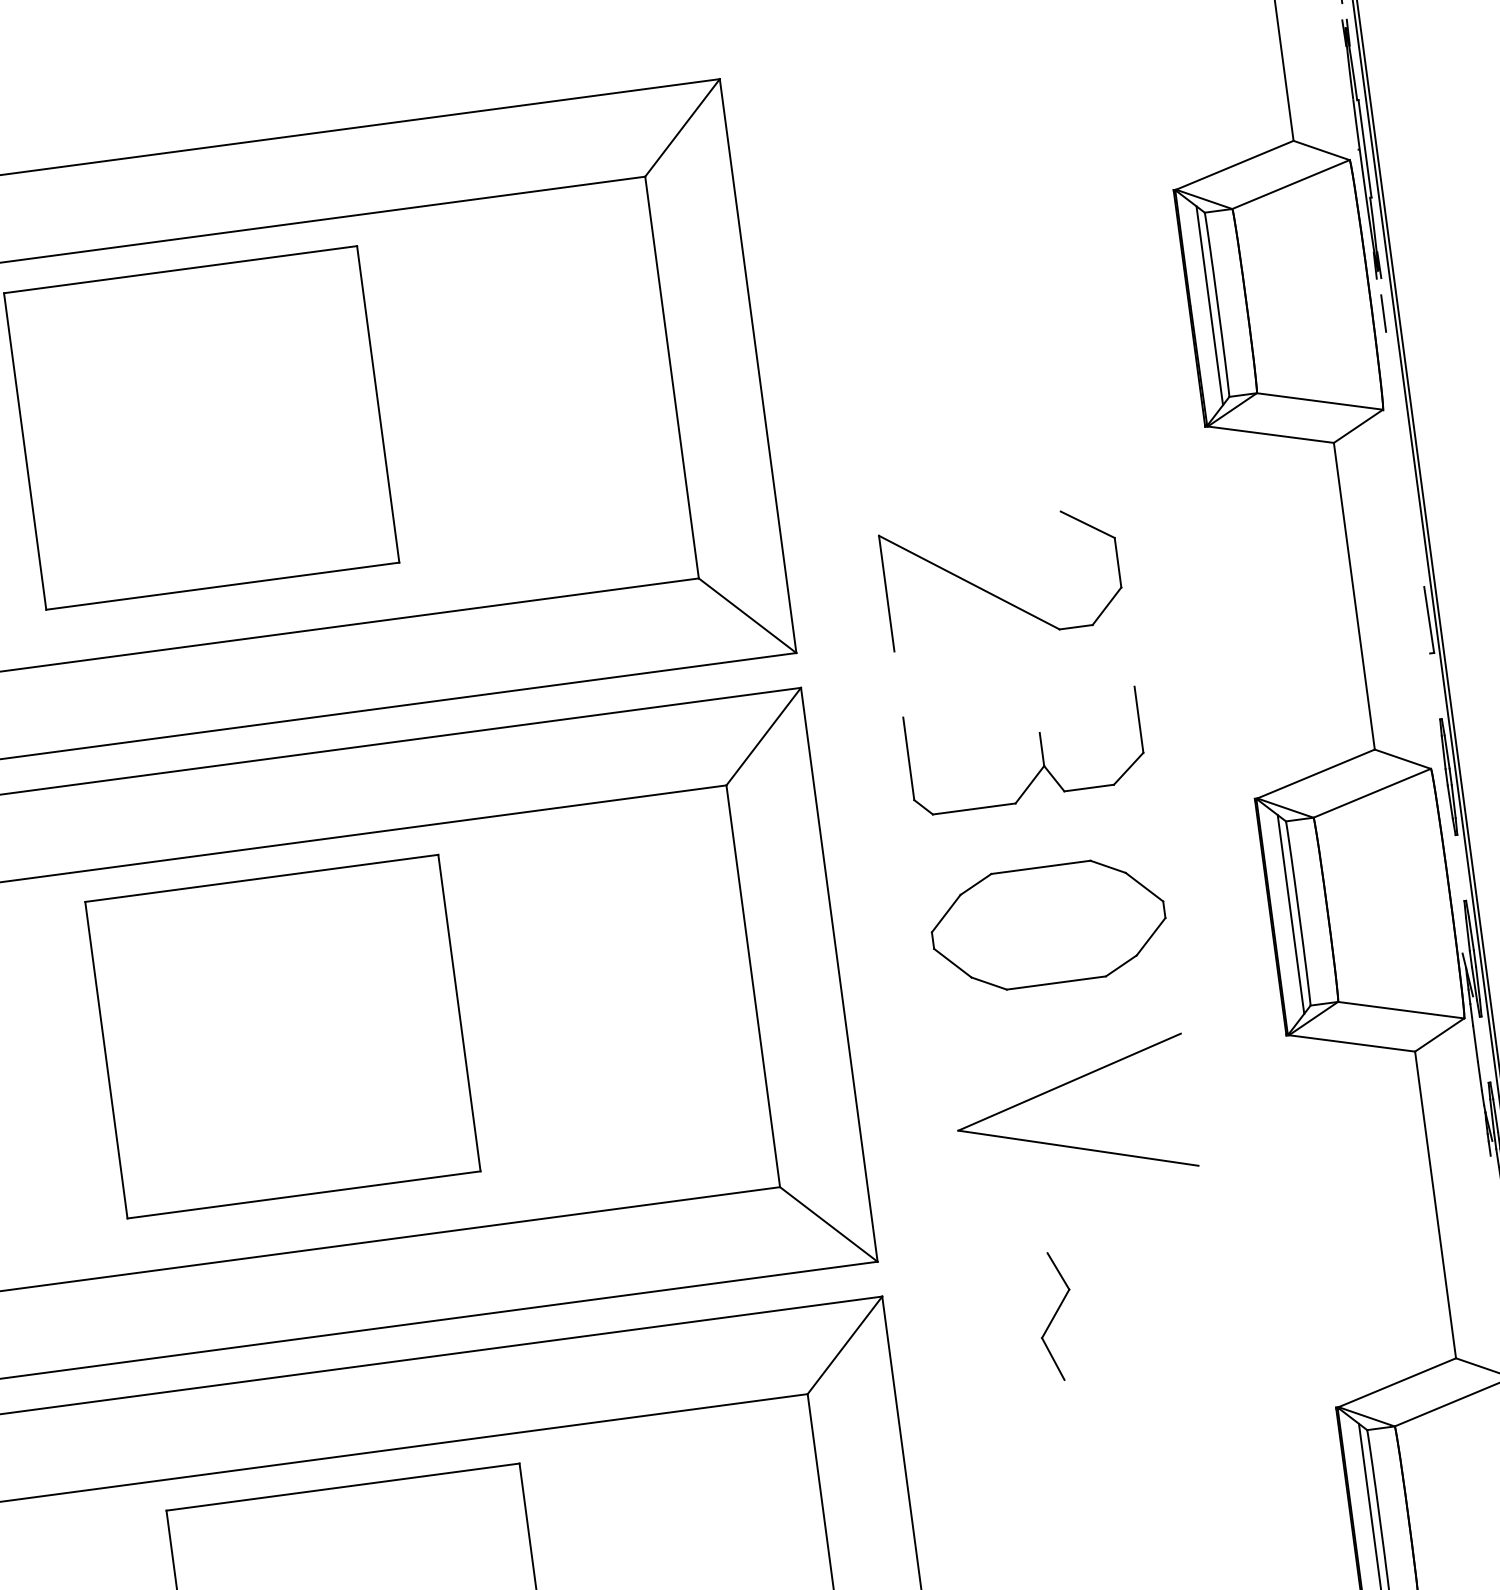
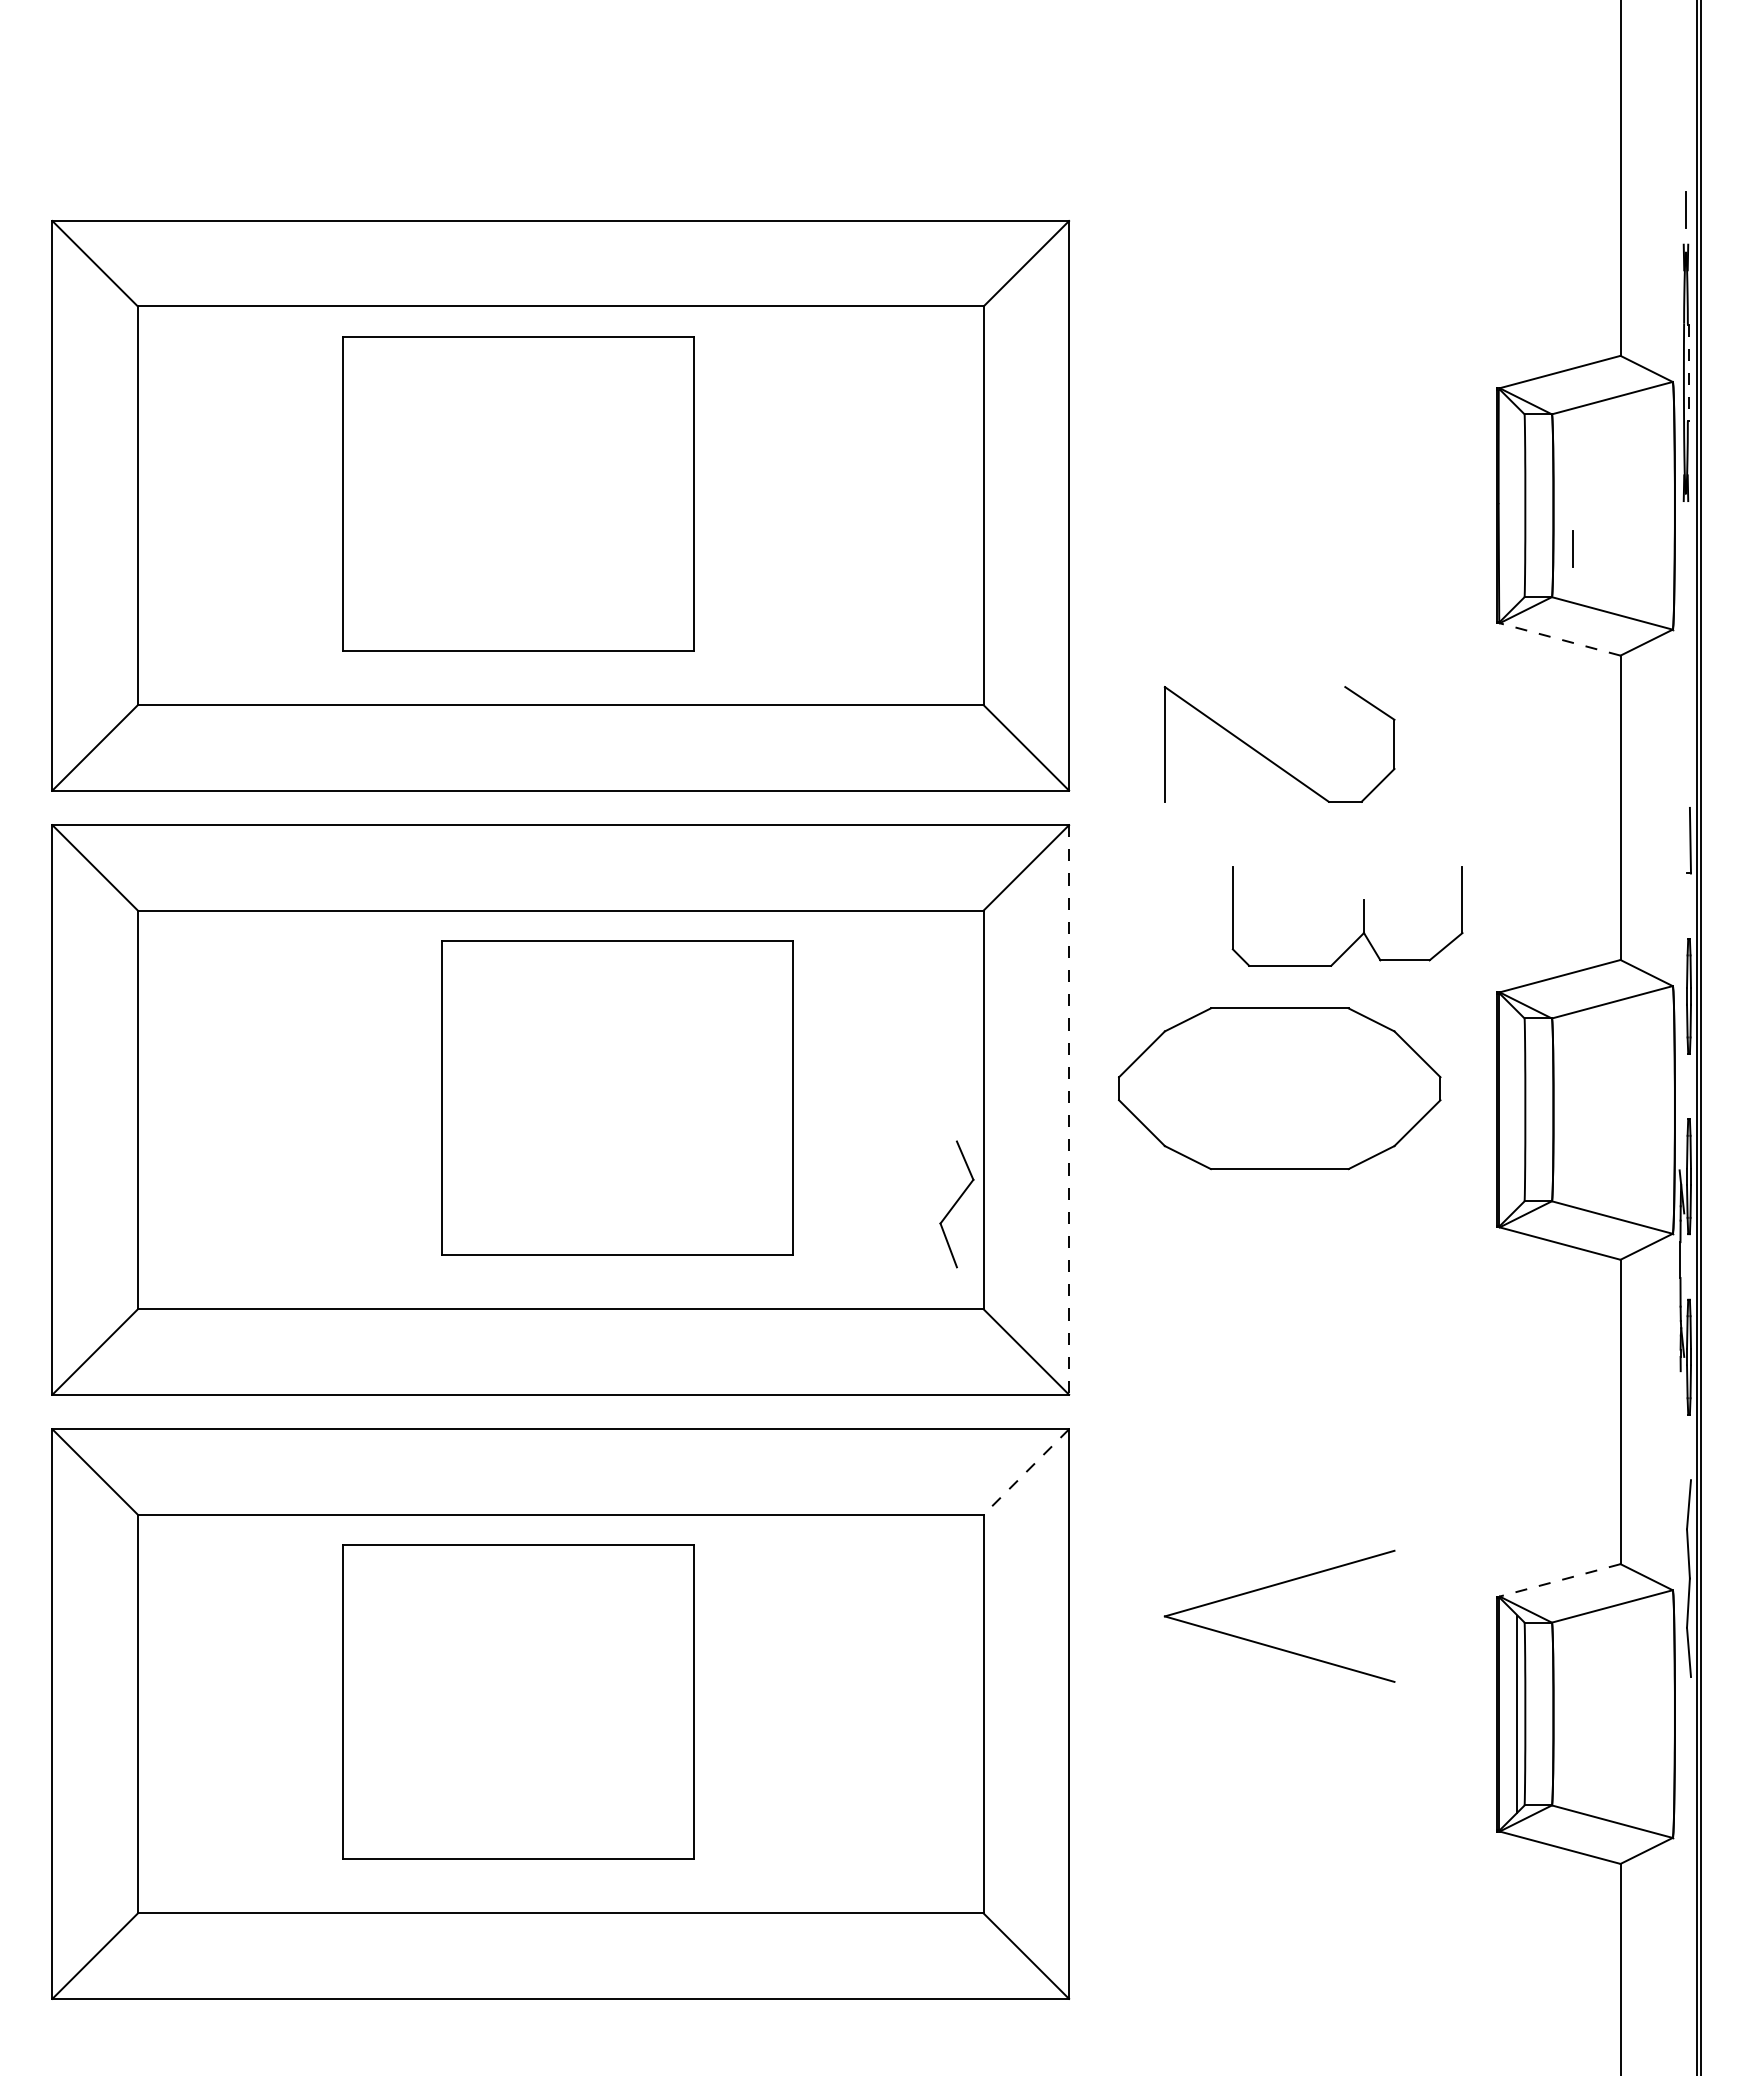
line: (1365, 149) -> (1689, 373), solid -> dashed
line: (1209, 305) -> (1517, 505), removed
line: (1383, 313) -> (1572, 548), moved
line: (1271, 434) -> (1560, 639), solid -> dashed
part: (1041, 749) -> (1363, 916), moved
line: (1291, 914) -> (1517, 1109), removed
part: (1048, 924) -> (1279, 1088), size x1.4
line: (839, 974) -> (1069, 1109), solid -> dashed
part: (282, 1036) -> (617, 1097), moved
part: (1060, 1087) -> (1270, 1587), moved
part: (1055, 1316) -> (956, 1204), moved
line: (845, 1345) -> (1026, 1472), solid -> dashed
line: (1397, 1382) -> (1560, 1580), solid -> dashed

